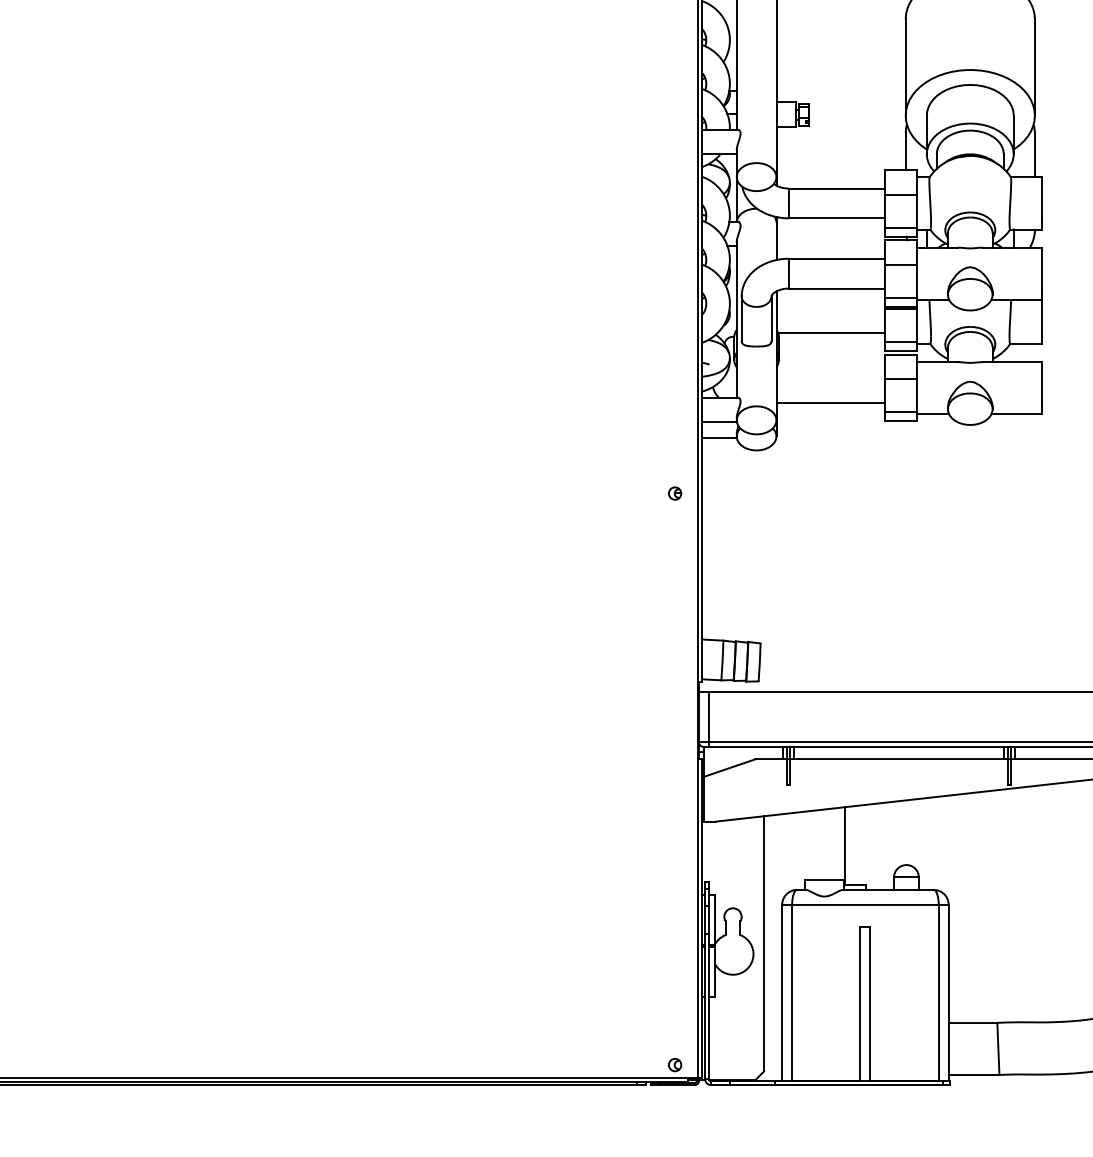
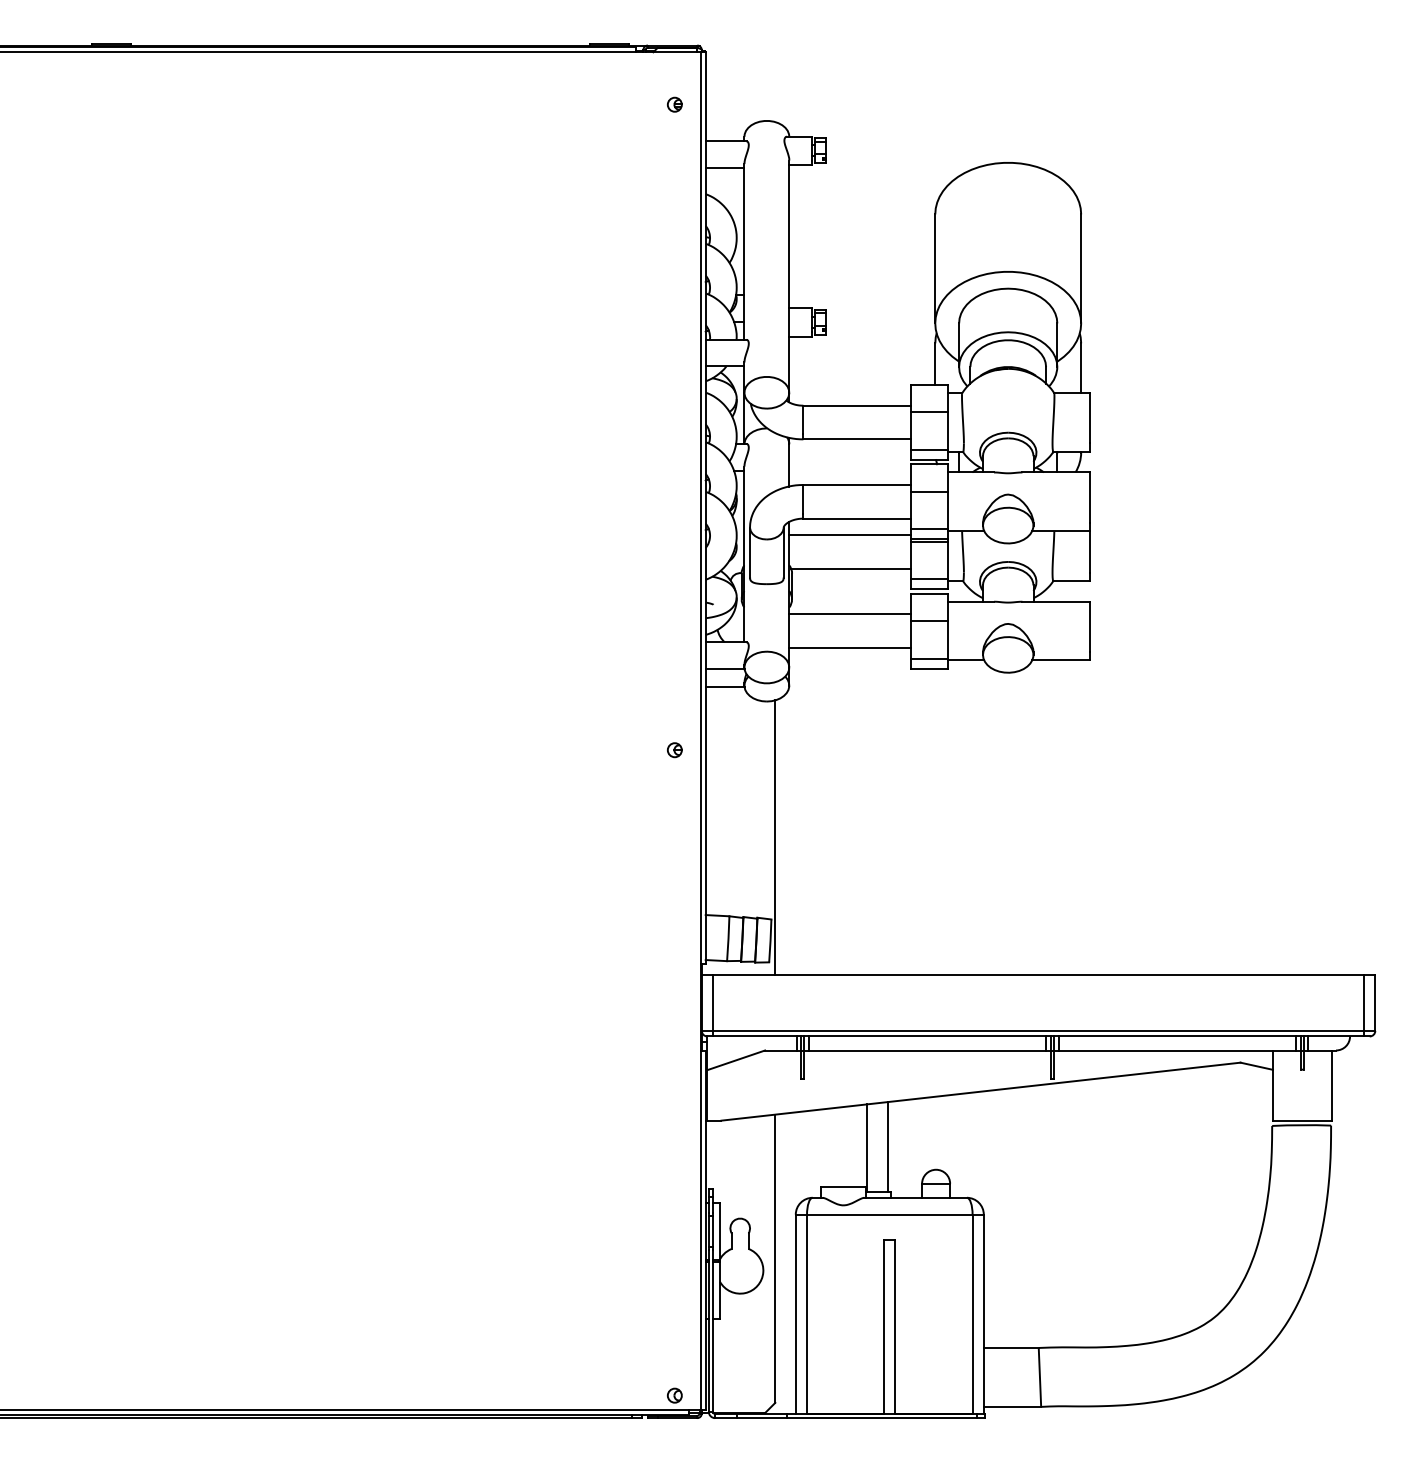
line: (830, 302) -> (850, 534), added
line: (830, 373) -> (850, 614), added
line: (764, 570) -> (775, 837), added
line: (863, 845) -> (887, 1147), added

